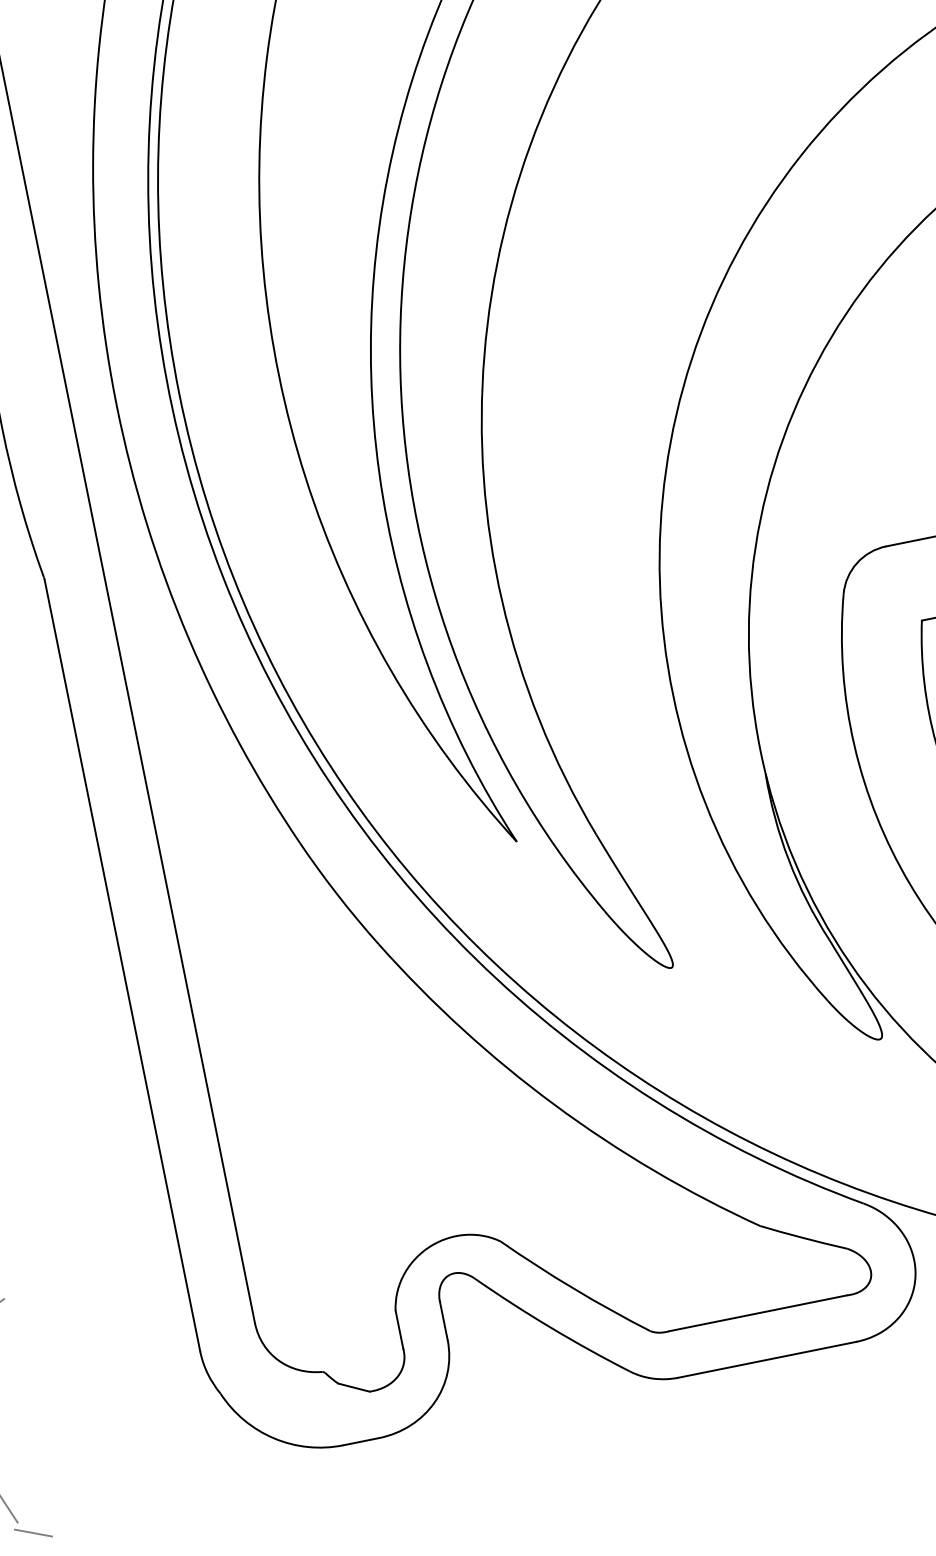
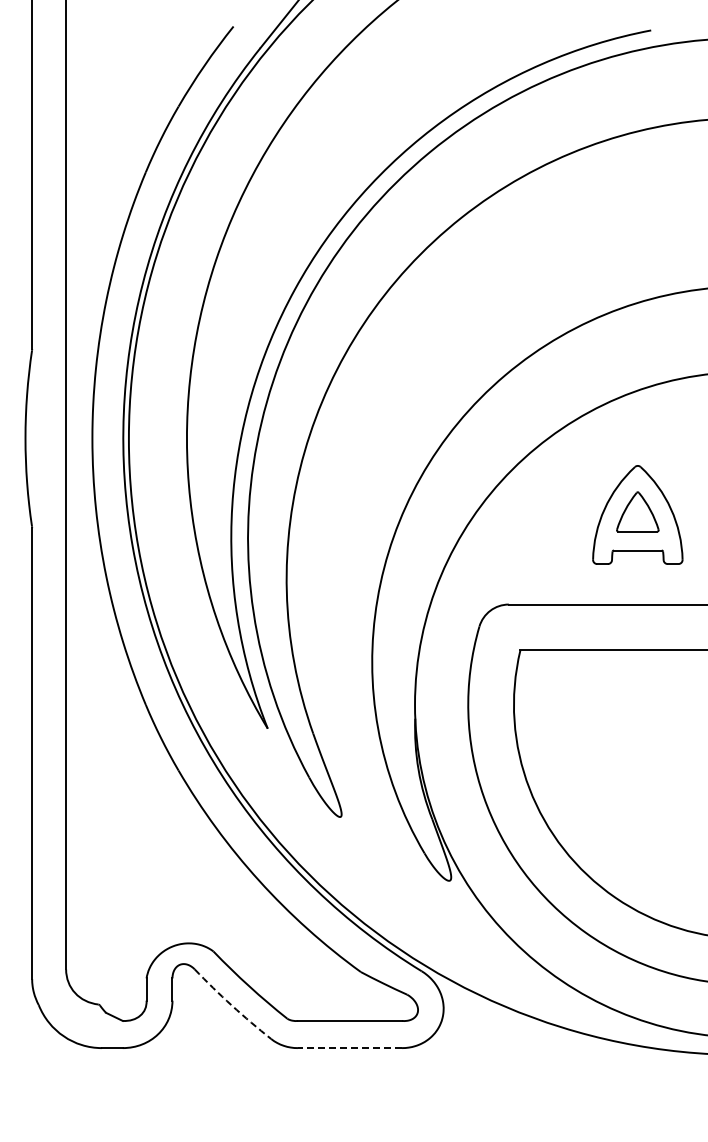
arc: (550, 1327) -> (231, 1005), solid -> dashed
line: (766, 1360) -> (349, 1048), solid -> dashed

